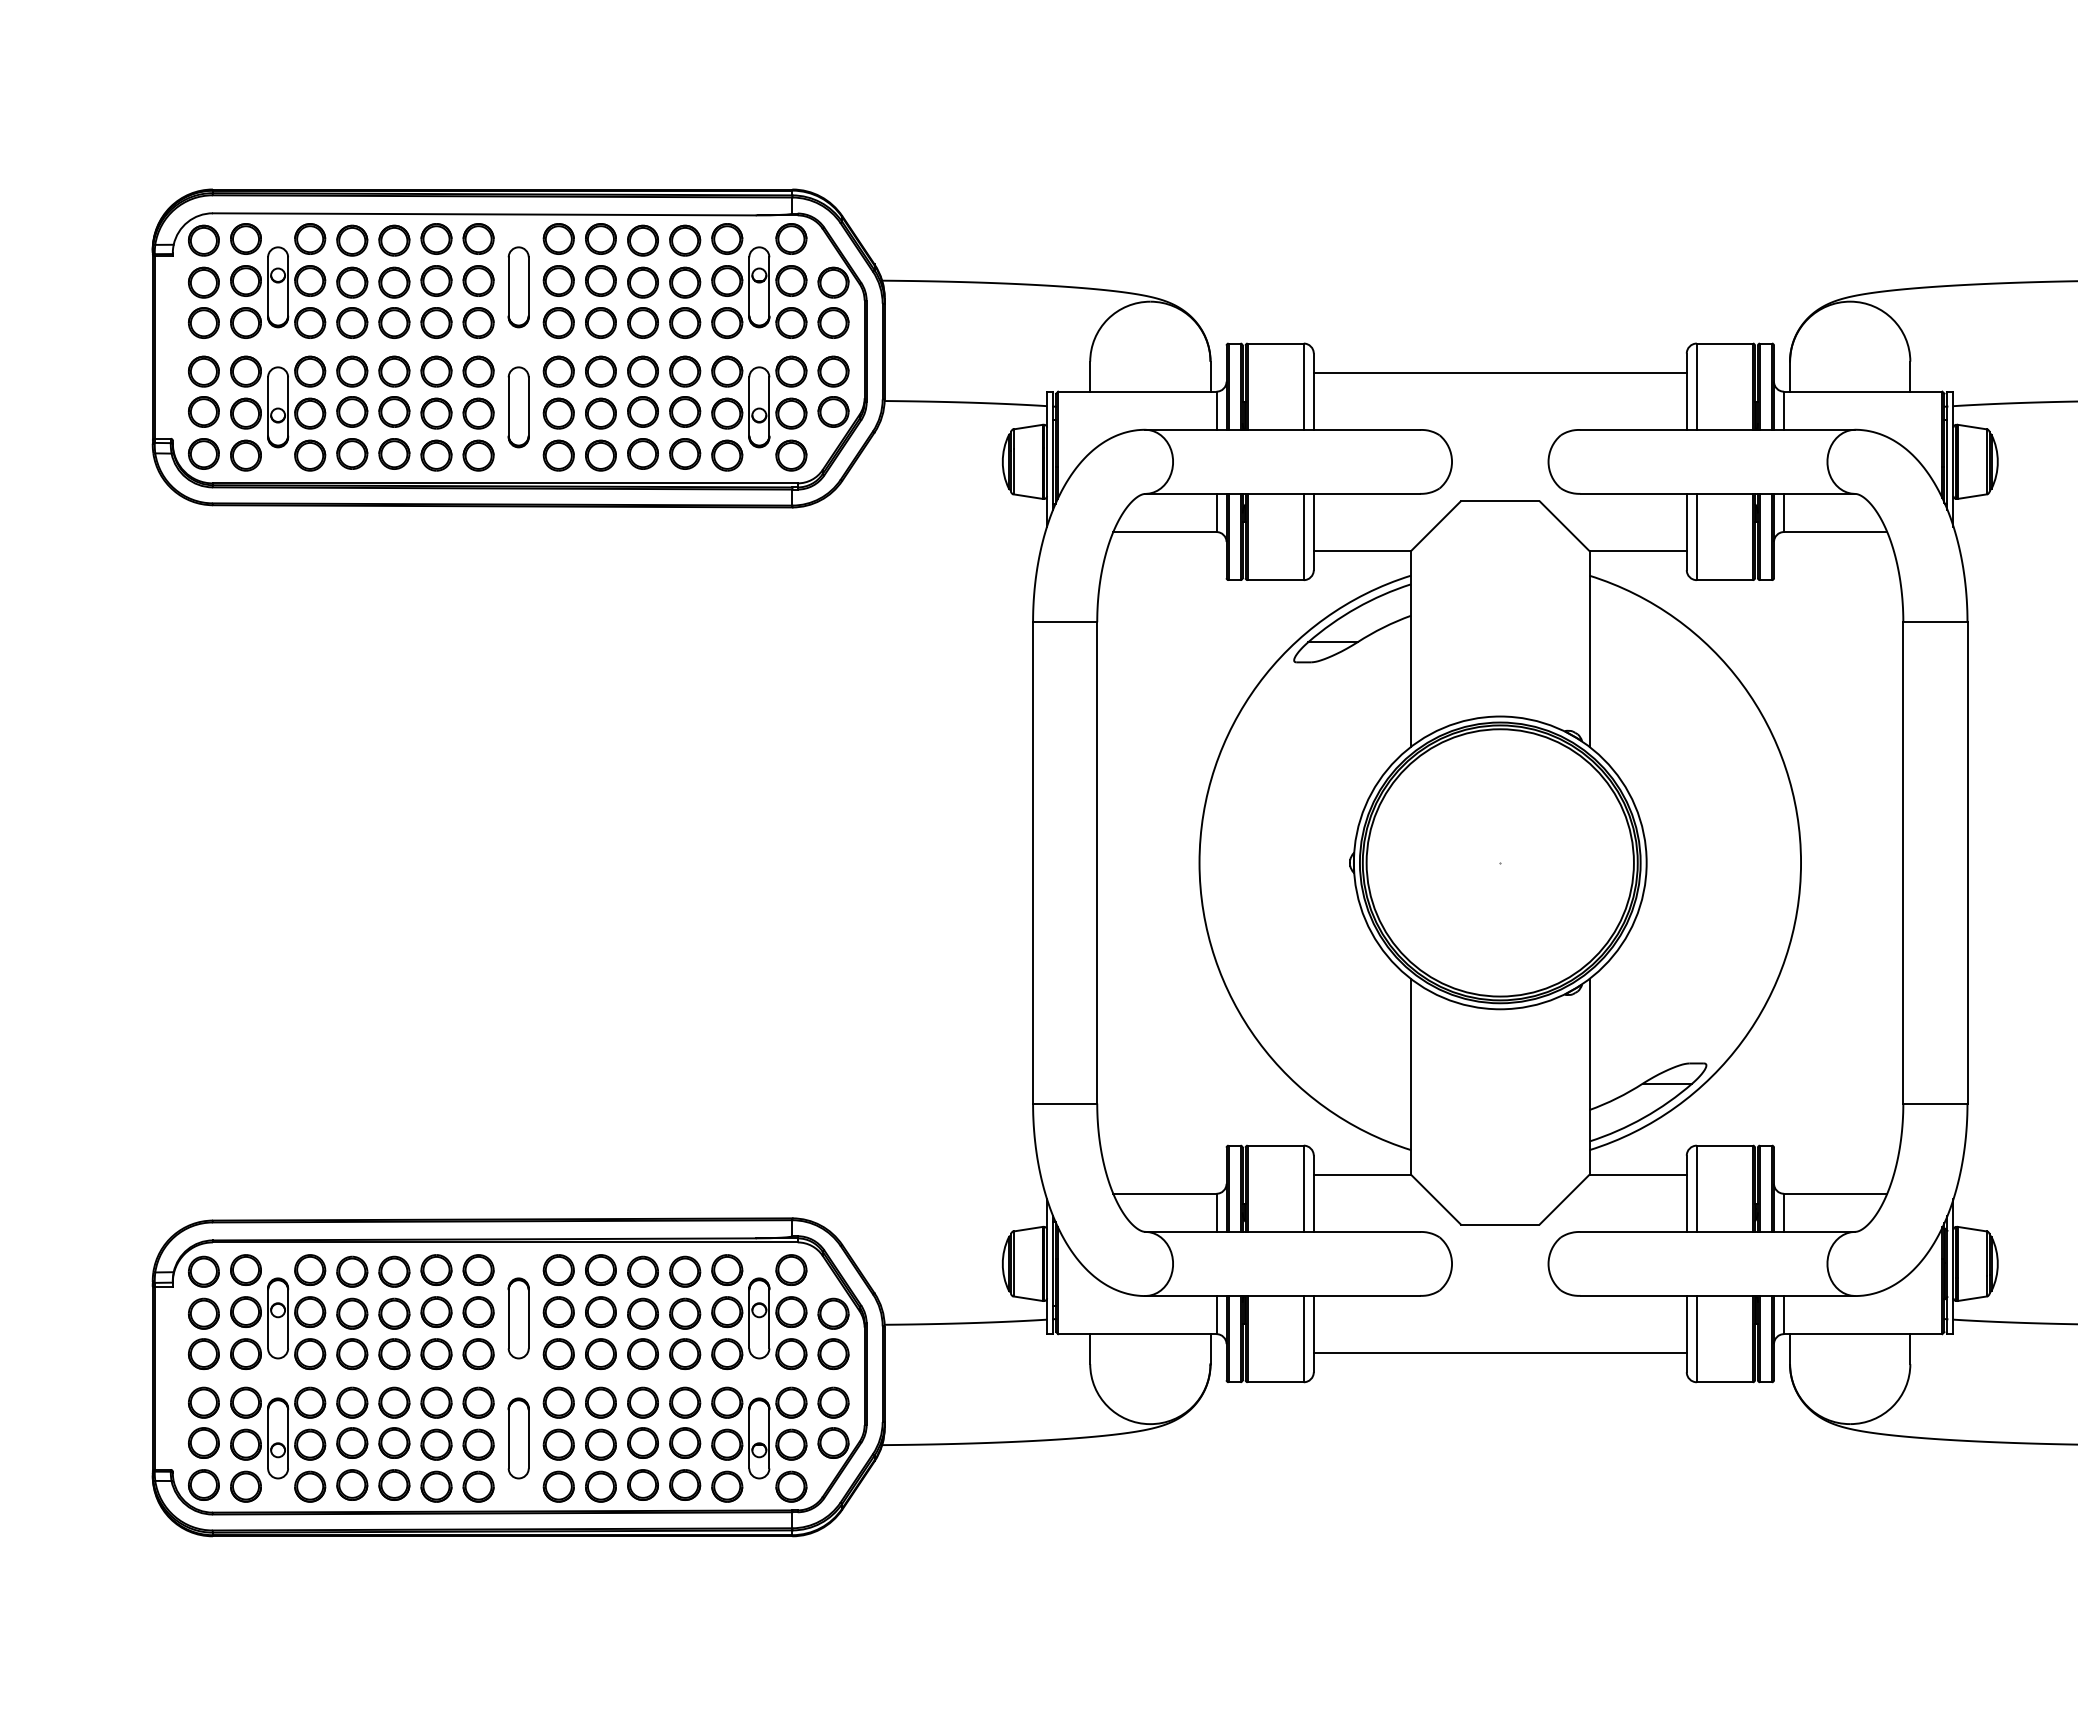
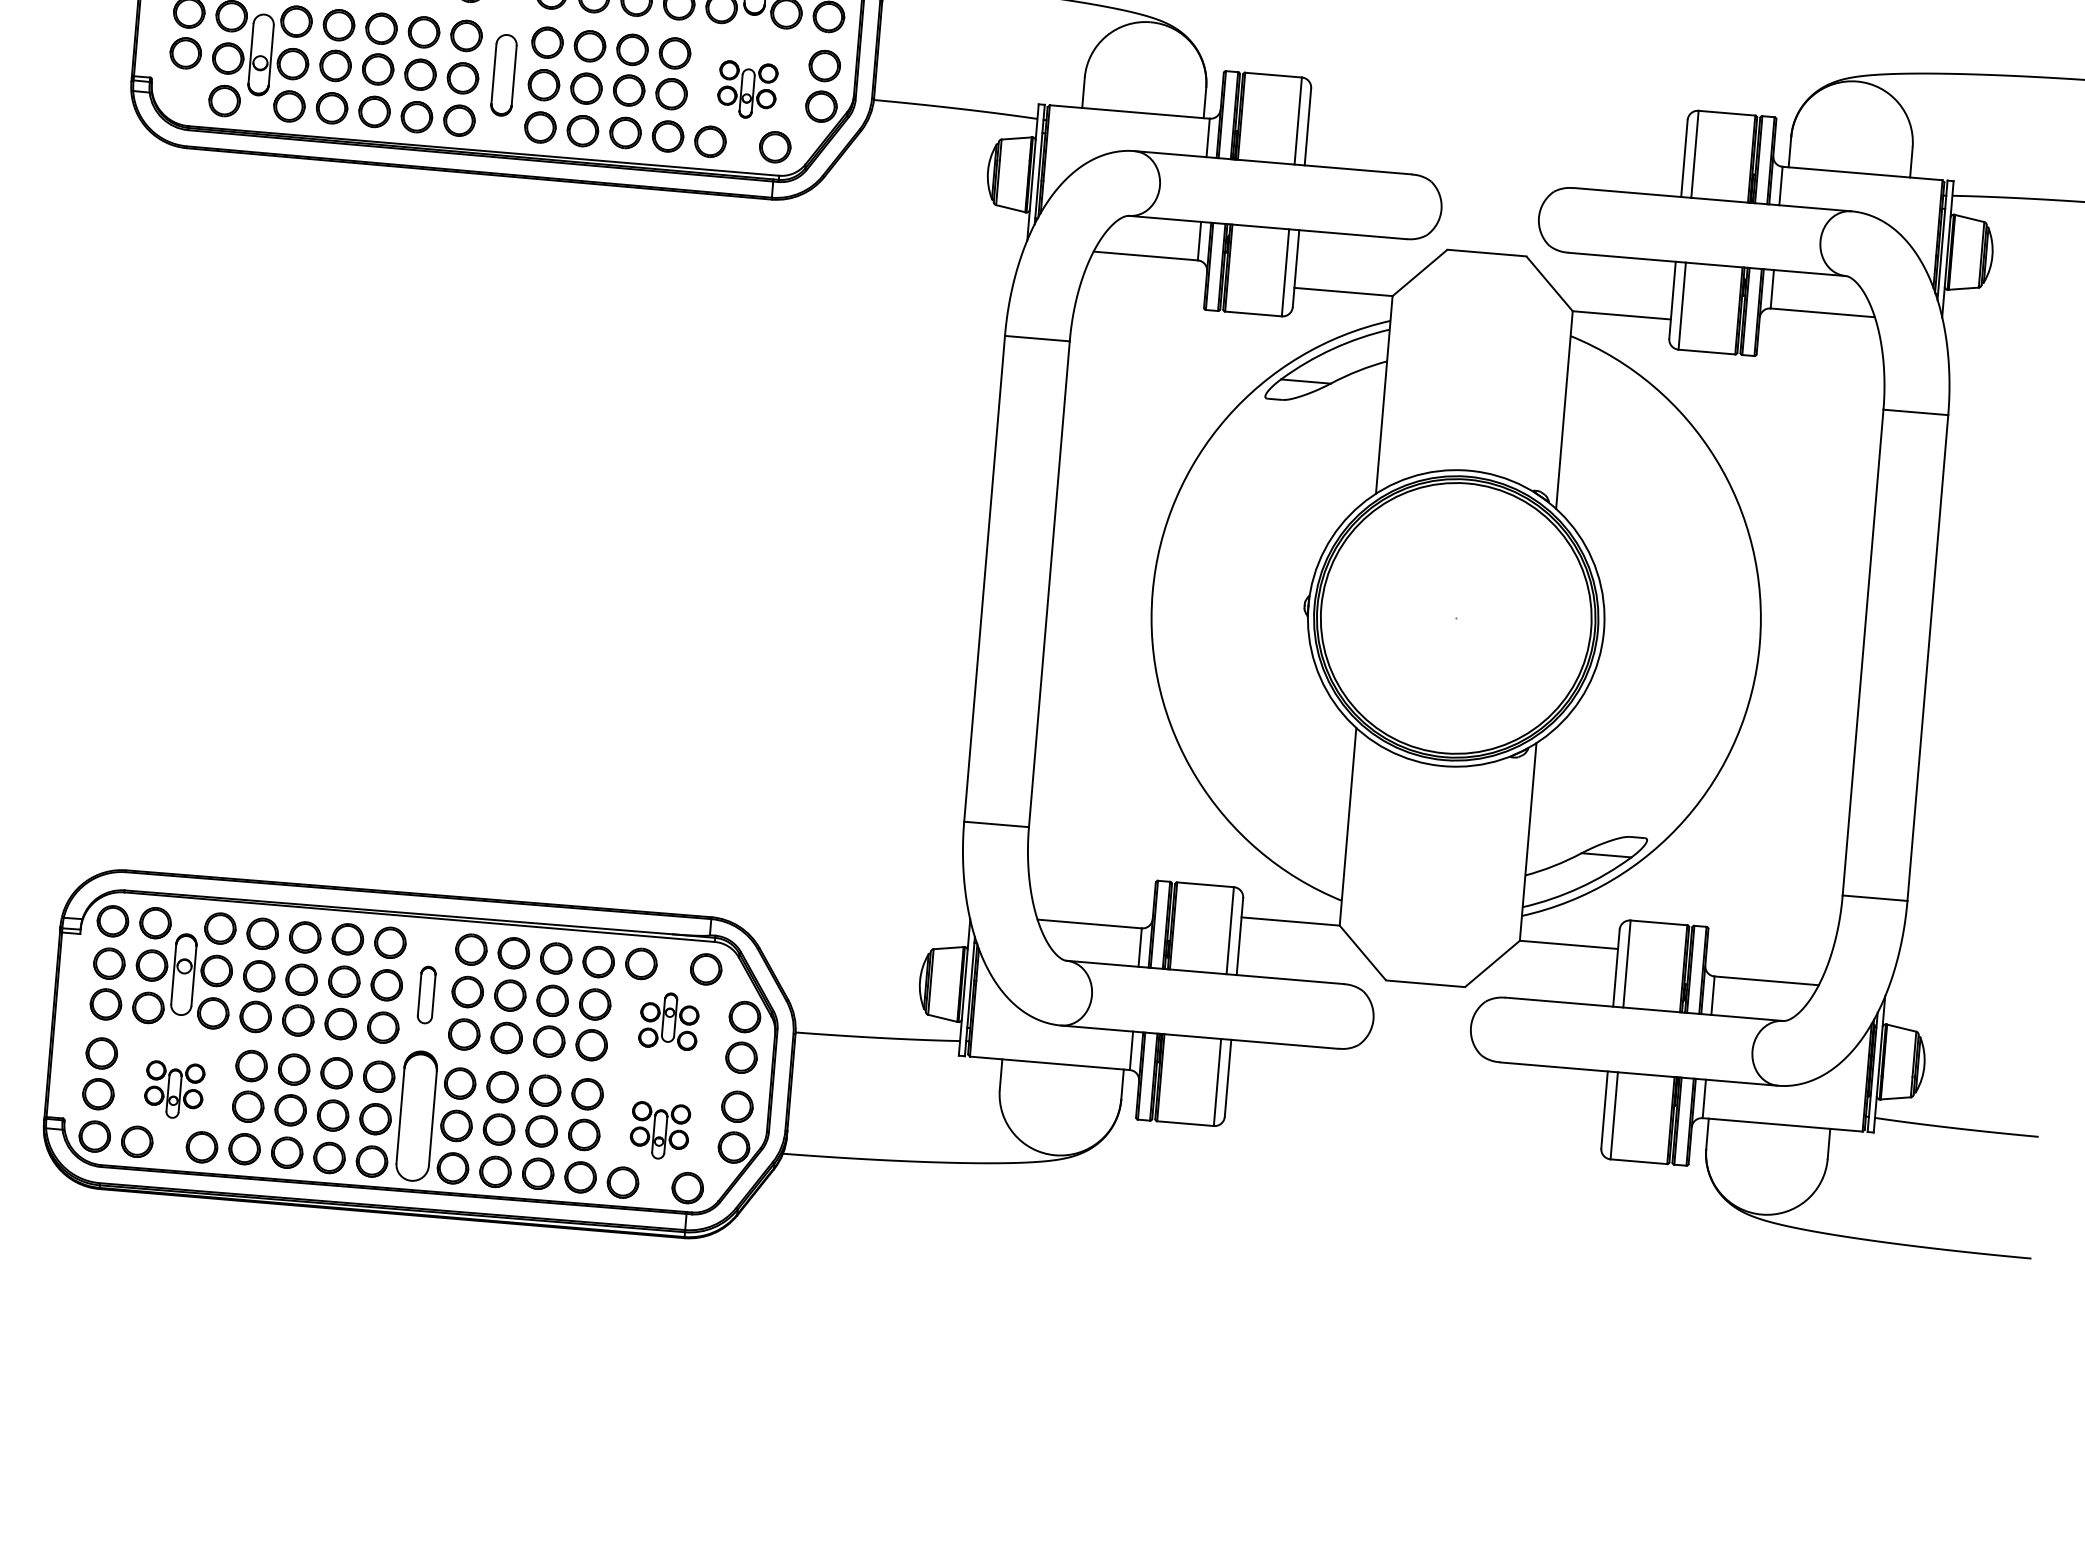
line: (1499, 372) -> (1497, 123), removed
part: (759, 401) -> (747, 89), size x0.6
part: (203, 453) -> (181, 95), removed
part: (518, 1318) -> (426, 995), size x0.7
part: (759, 1323) -> (669, 1020), size x0.6
line: (1499, 1353) -> (1413, 1113), removed
part: (278, 1432) -> (174, 1089), size x0.6
part: (759, 1432) -> (660, 1130), size x0.6
part: (518, 1438) -> (416, 1116), size x1.6

